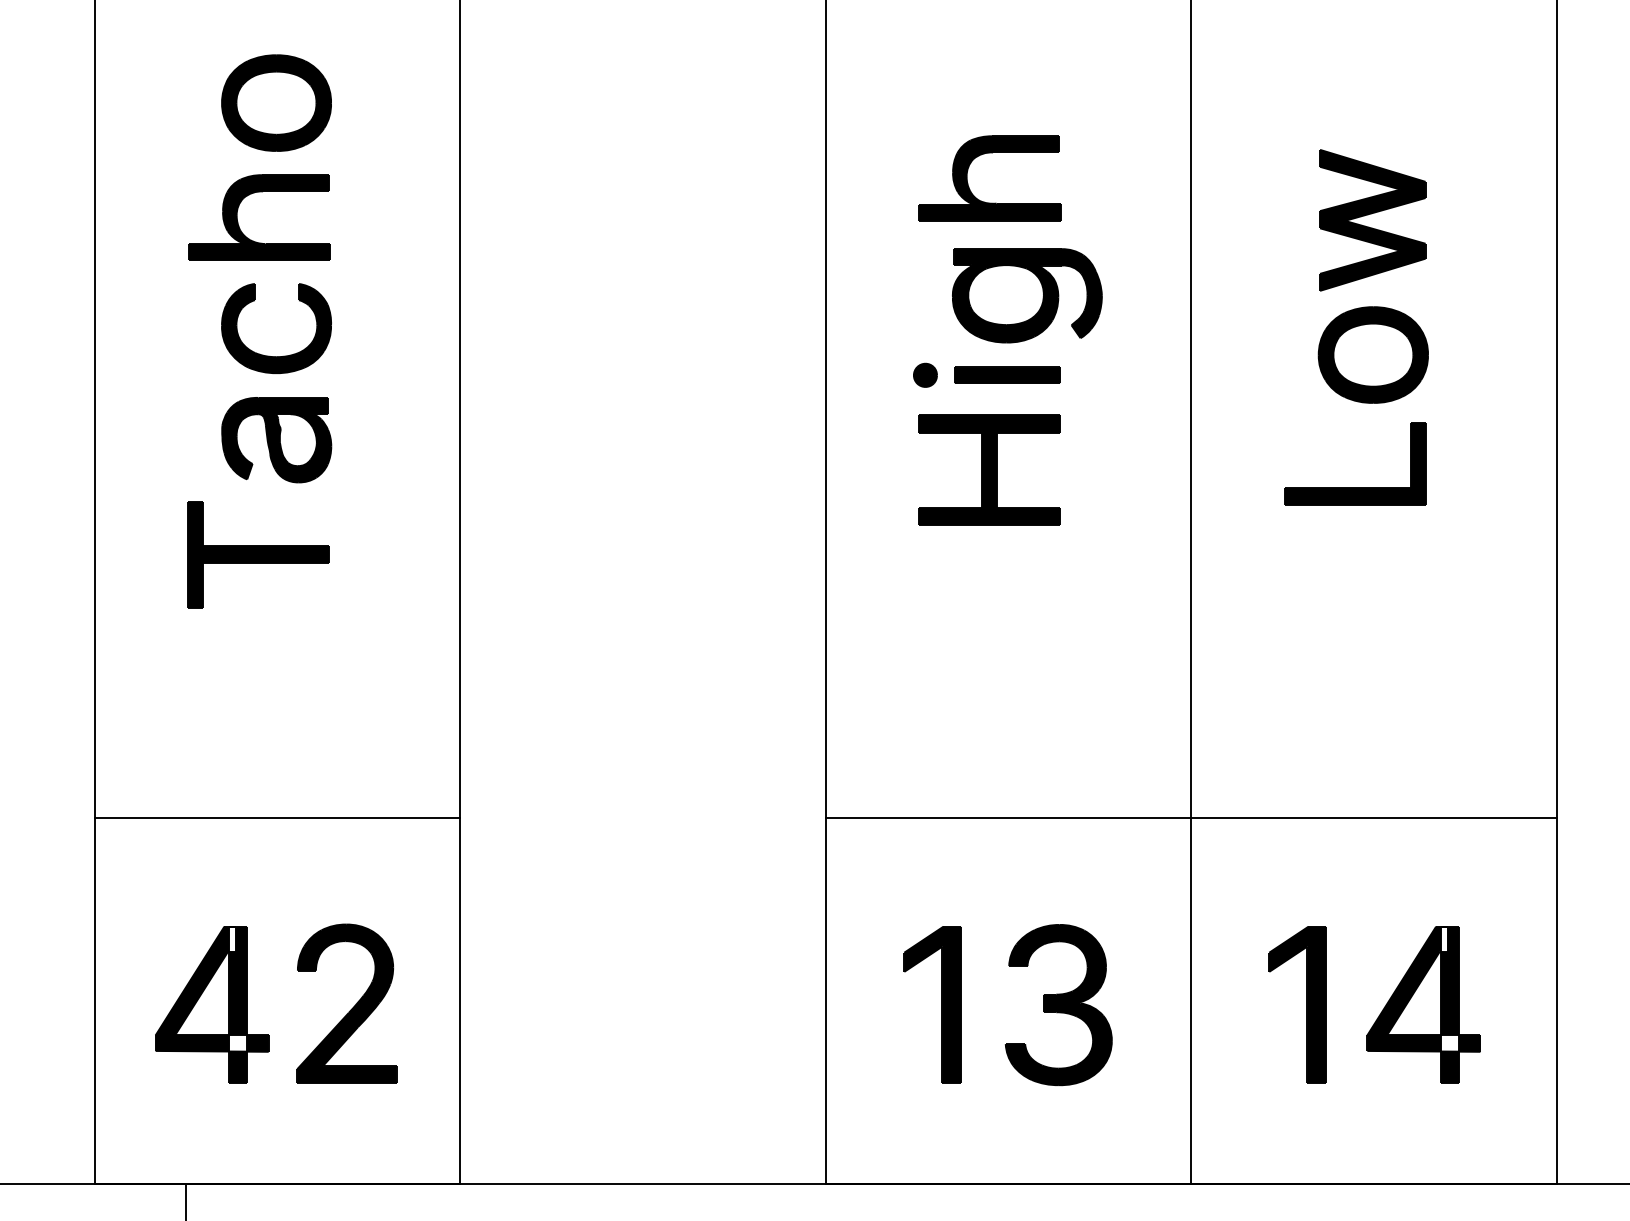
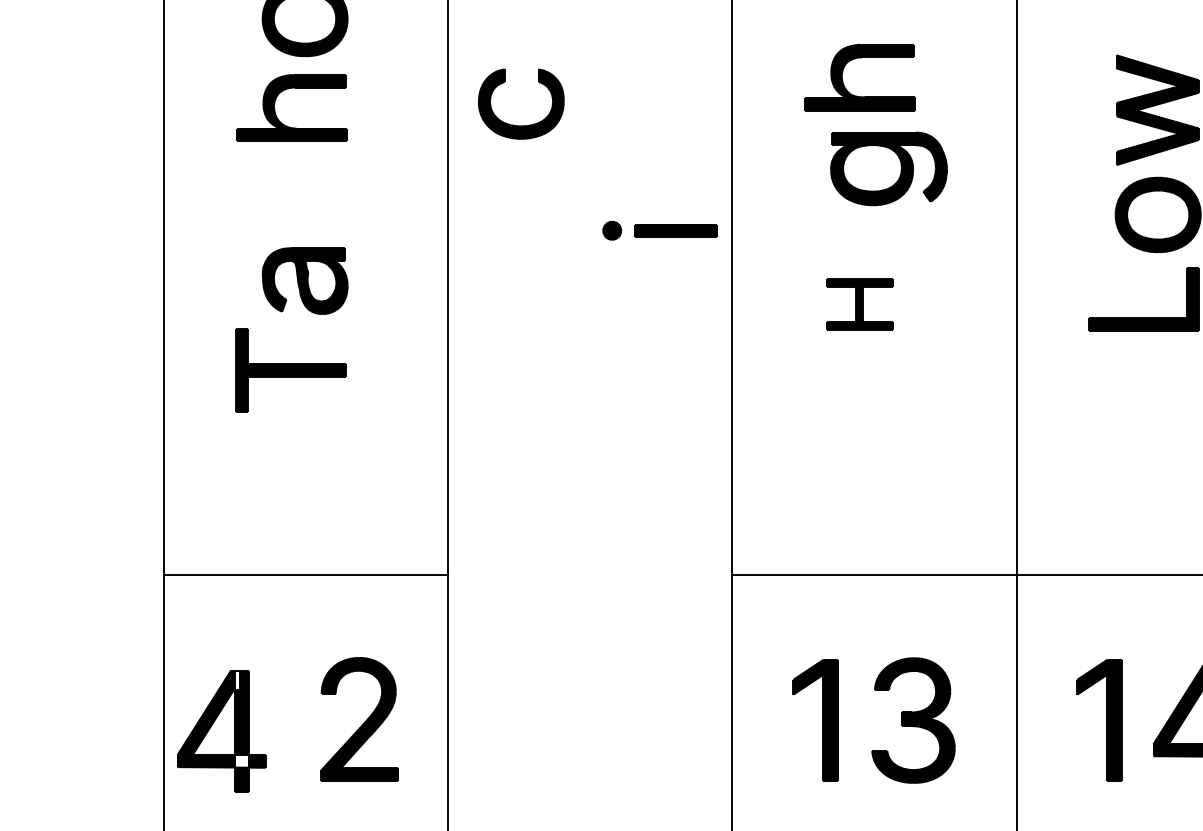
part: (269, 355) -> (515, 125), moved
part: (986, 374) -> (659, 230), moved
part: (989, 469) -> (859, 303), size x0.6
part: (212, 1004) -> (221, 730), moved

